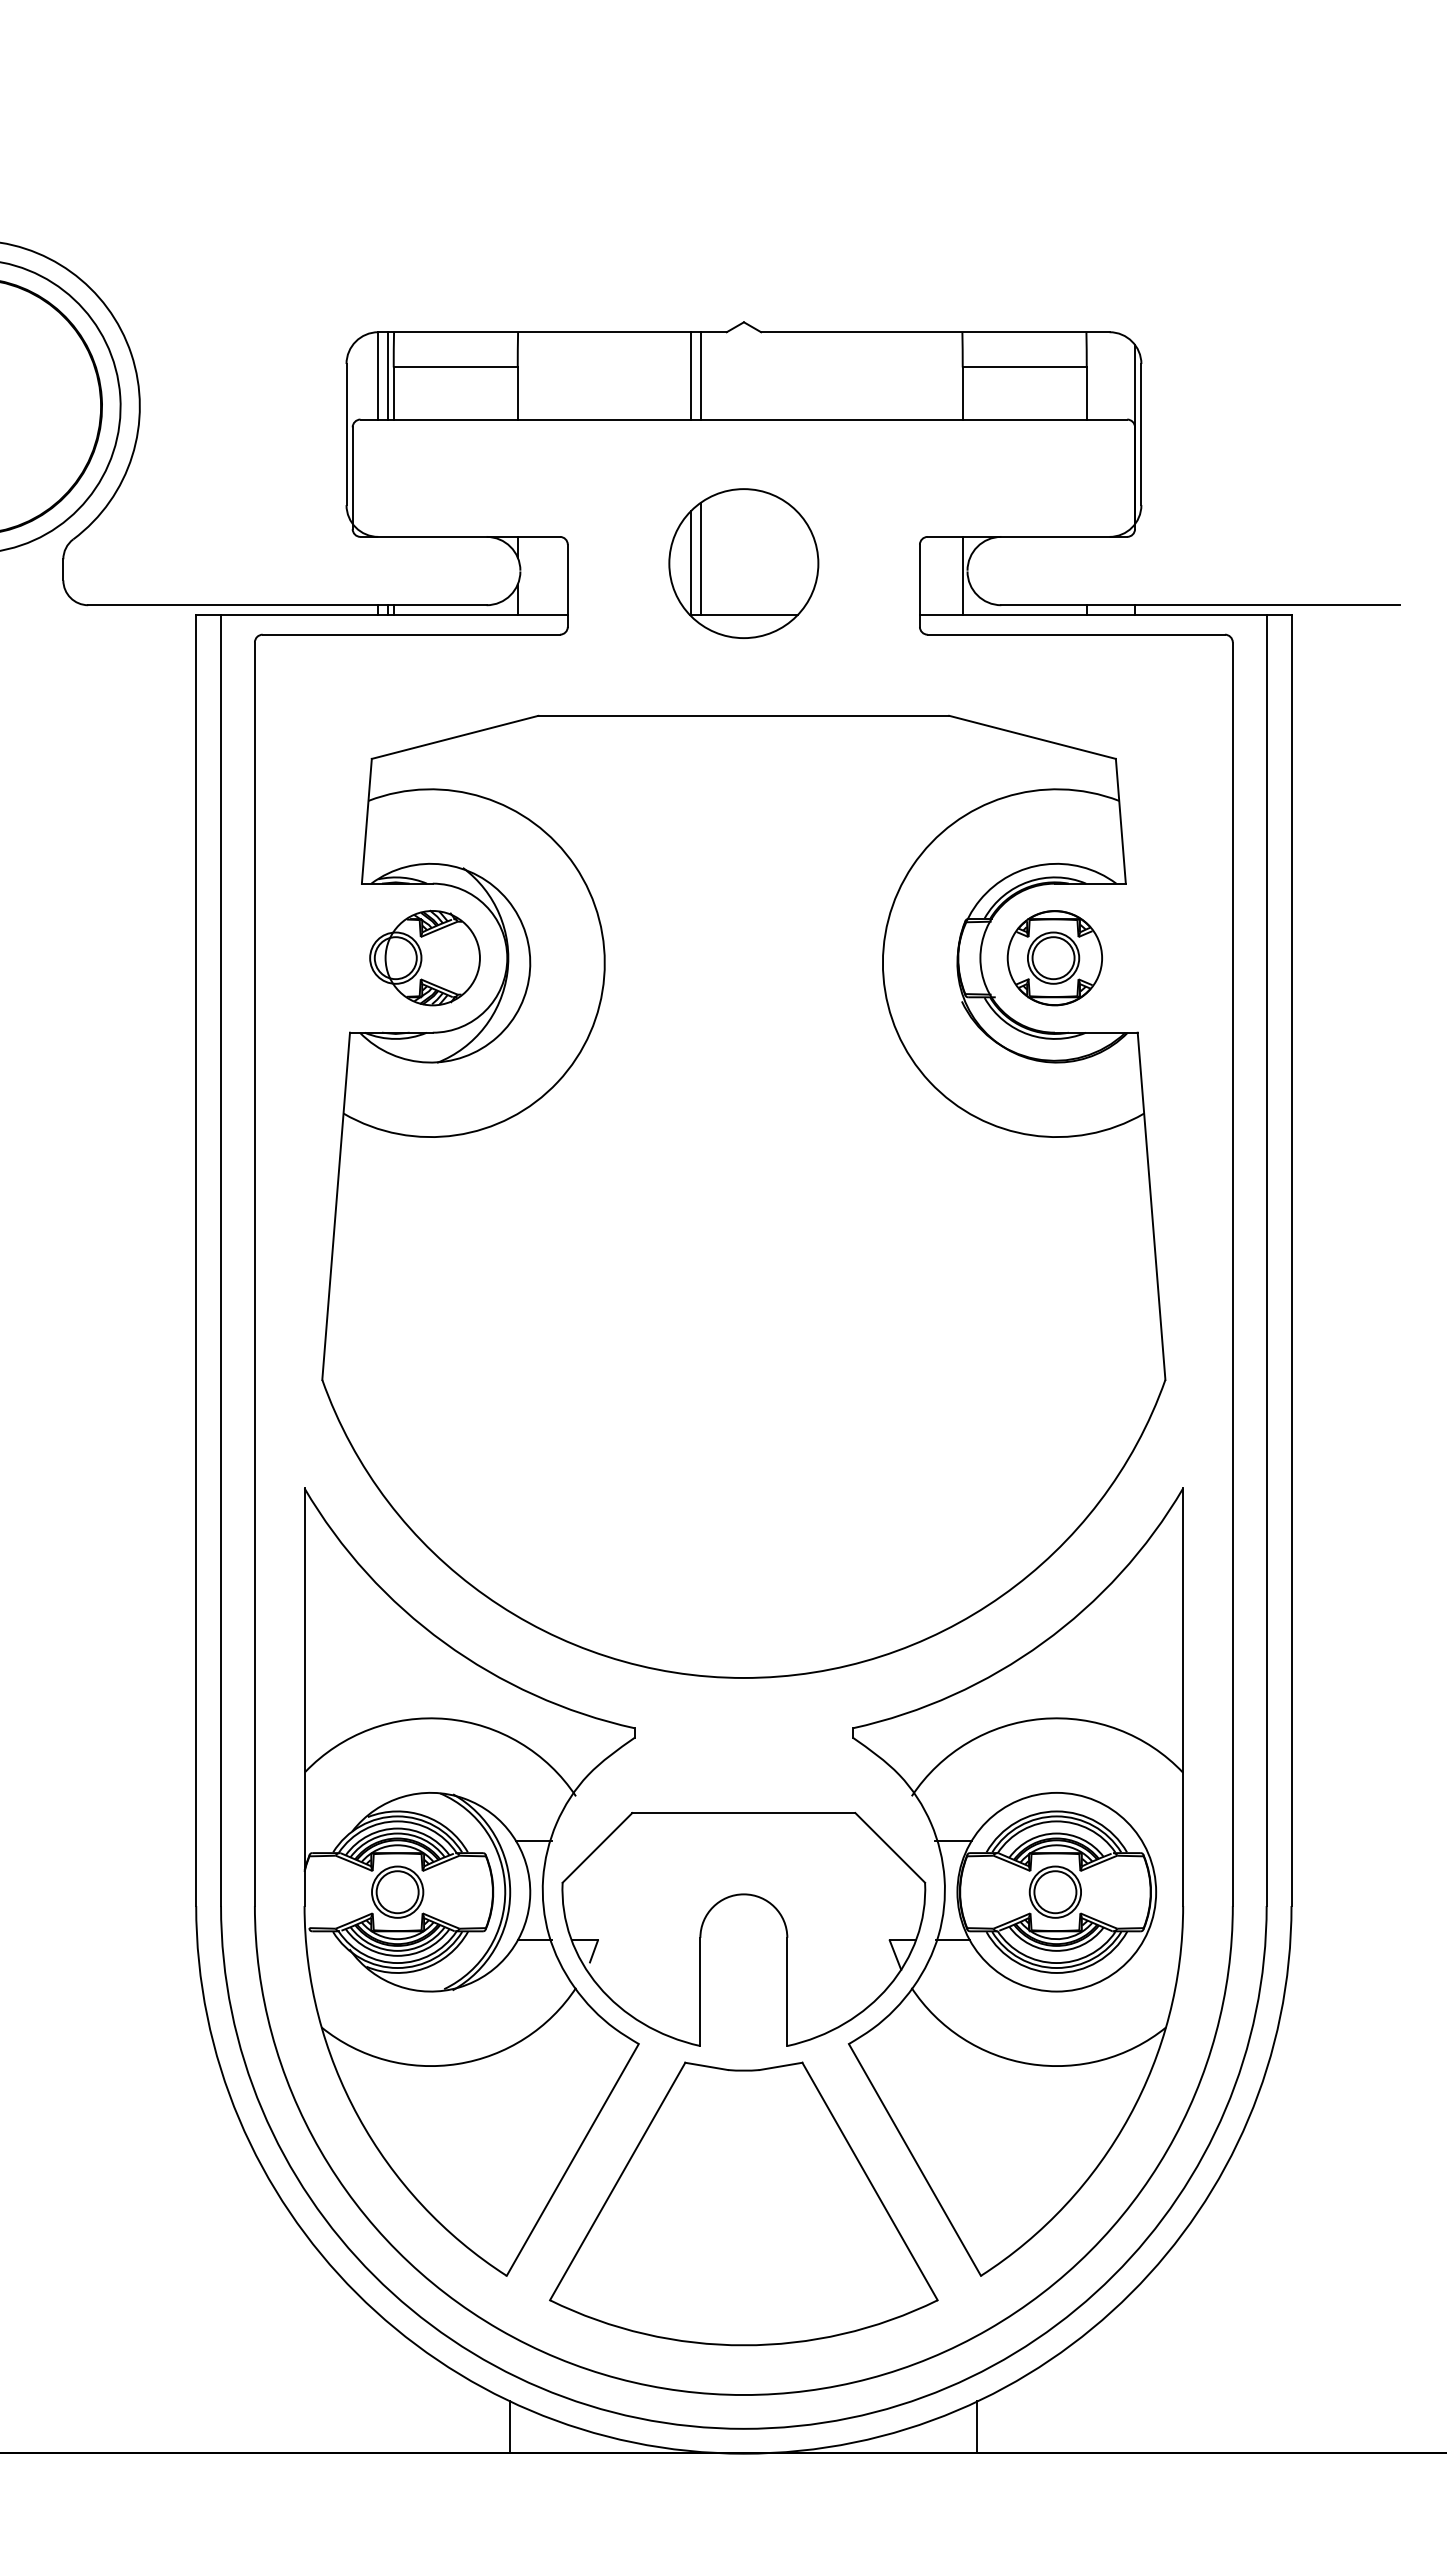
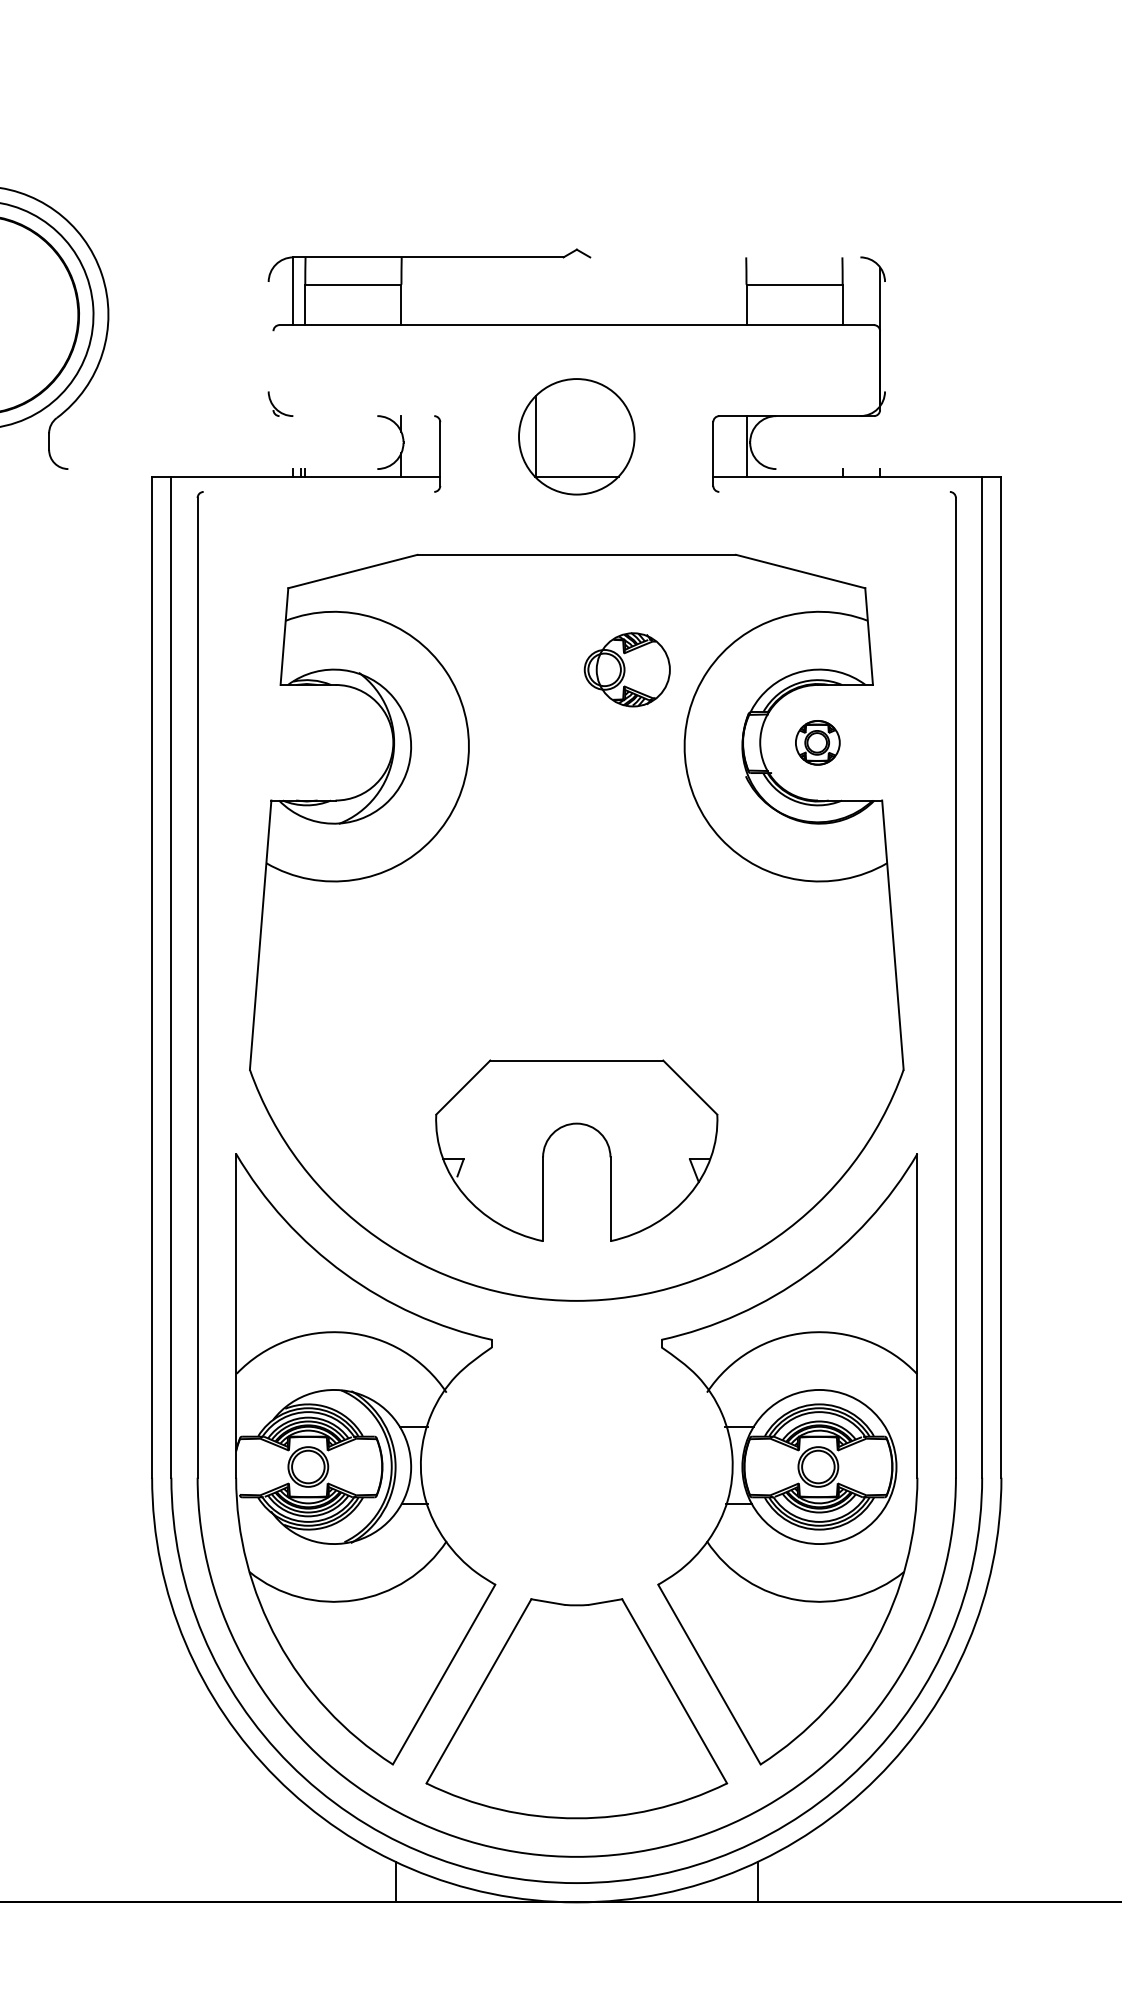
line: (935, 332) -> (725, 257), removed
line: (387, 375) -> (300, 290), removed
line: (690, 375) -> (535, 290), removed
line: (700, 375) -> (543, 290), removed
line: (346, 434) -> (268, 336), removed
line: (1141, 434) -> (885, 336), removed
line: (352, 478) -> (273, 370), removed
line: (460, 536) -> (357, 415), removed
line: (700, 558) -> (543, 432), removed
line: (287, 605) -> (222, 469), removed
line: (1200, 605) -> (930, 469), removed
line: (411, 634) -> (319, 491), removed
line: (1076, 634) -> (834, 491), removed
part: (424, 957) -> (626, 669), moved
part: (1054, 958) -> (817, 743), size x0.6
part: (735, 1896) -> (570, 1125), moved

